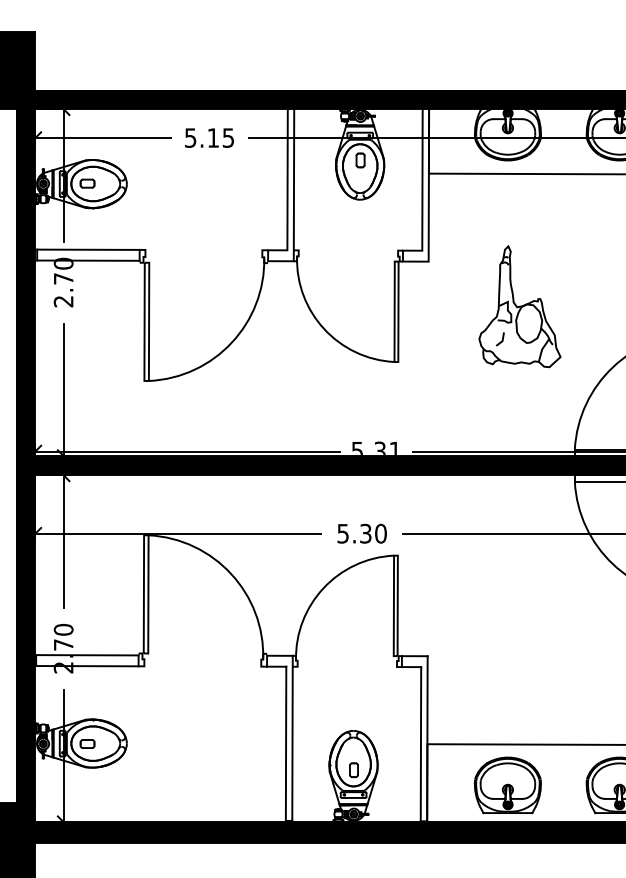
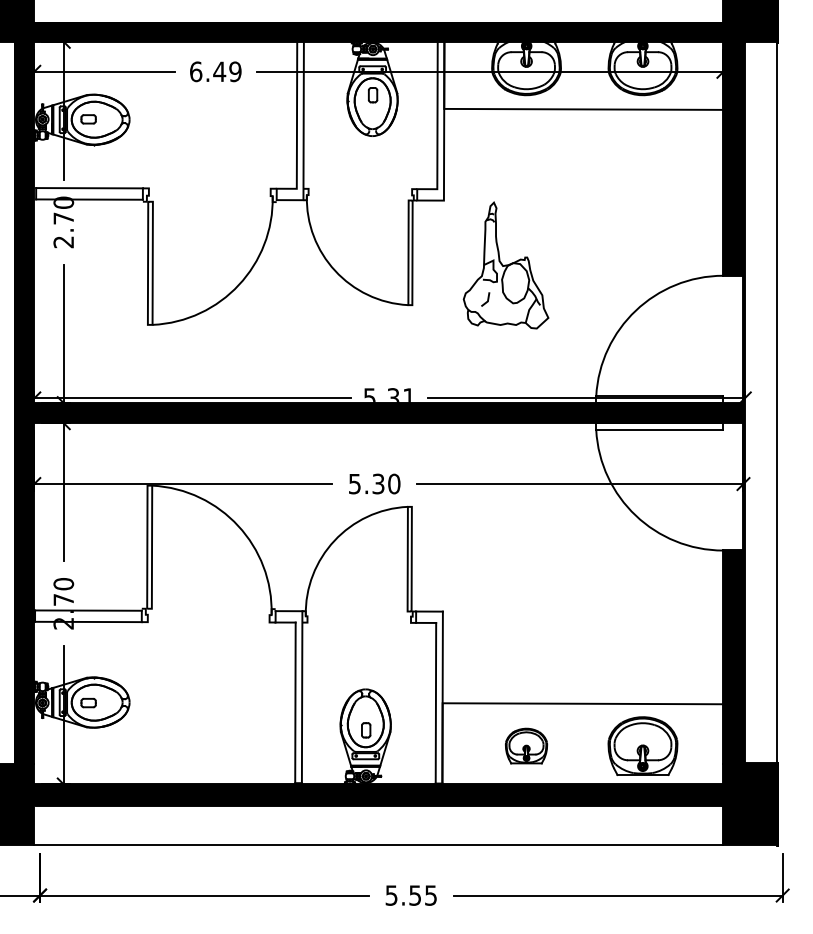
text: (209, 137) -> (215, 71), 5.15 -> 6.49
part: (519, 306) -> (505, 265), moved
part: (507, 784) -> (526, 745), size x0.6

